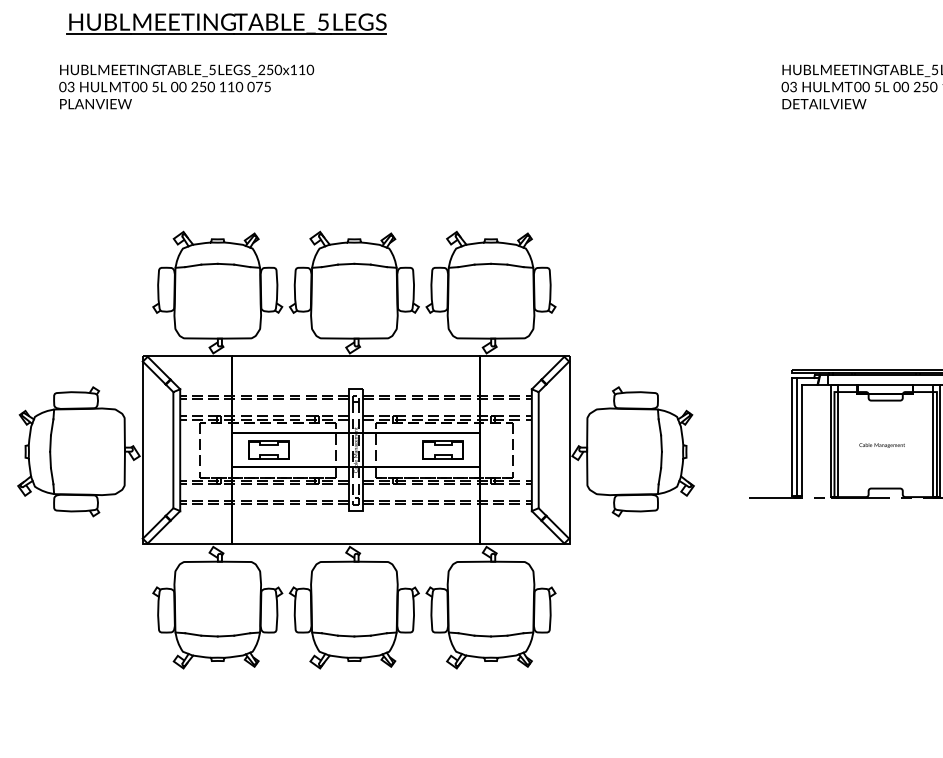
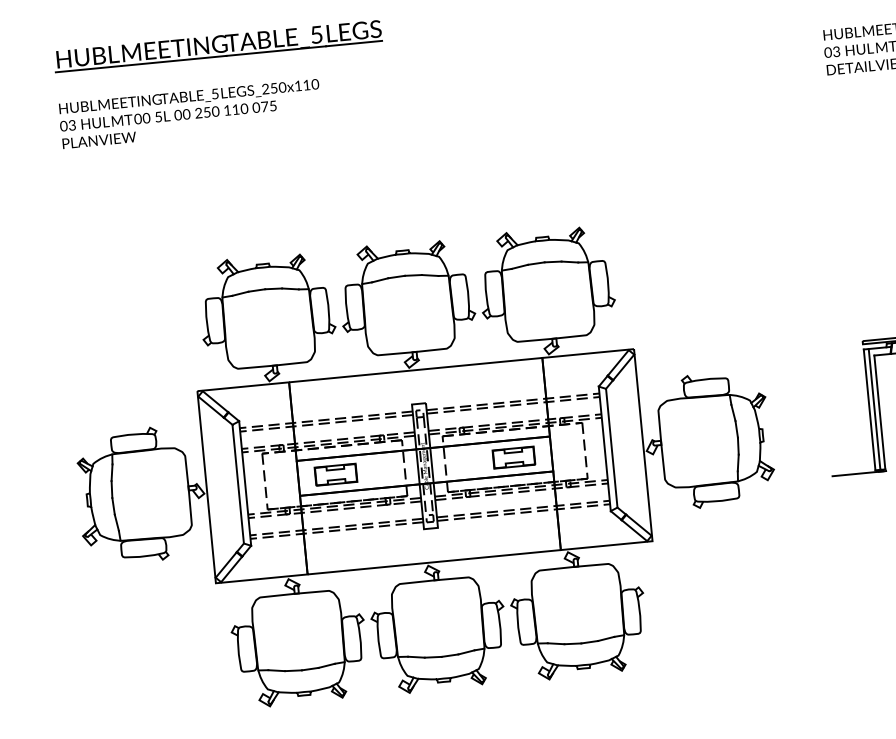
part: (226, 23) -> (217, 45), moved
text: (186, 86) -> (190, 113), moved

